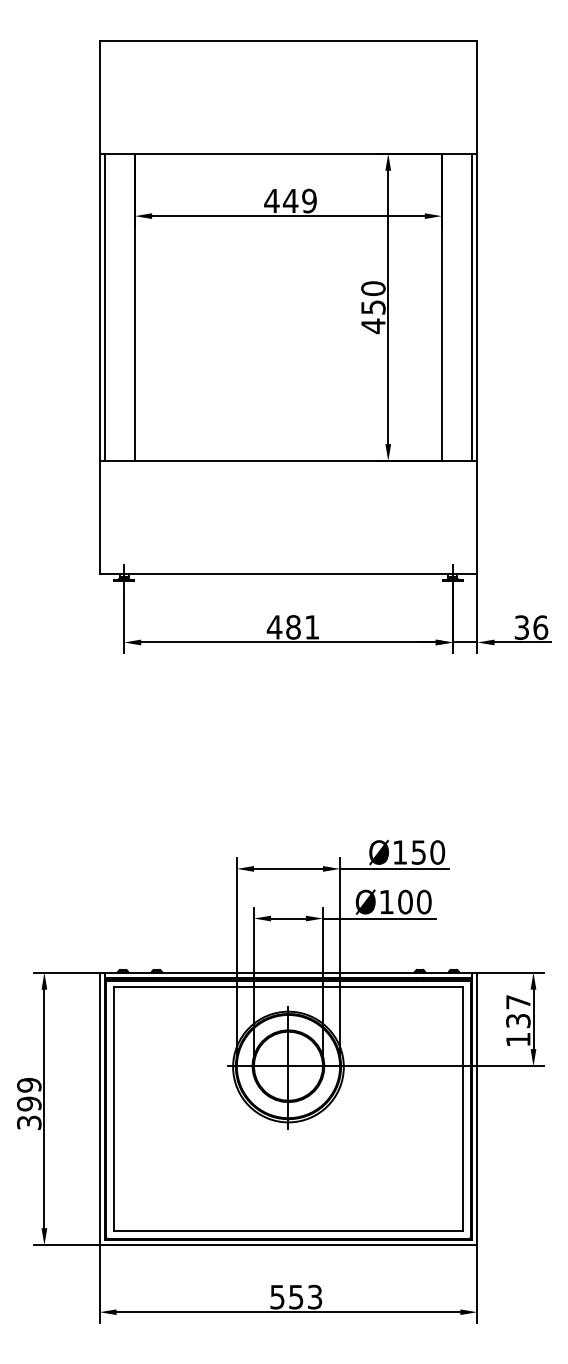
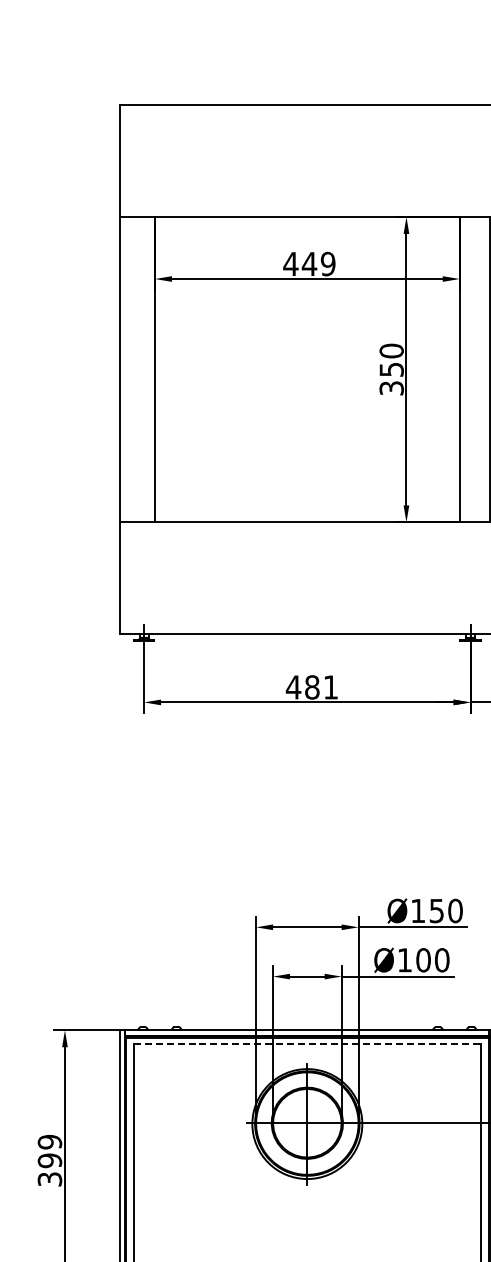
line: (104, 307) -> (124, 369), removed
text: (373, 326) -> (391, 388), 450 -> 350
line: (288, 986) -> (307, 1044), solid -> dashed

